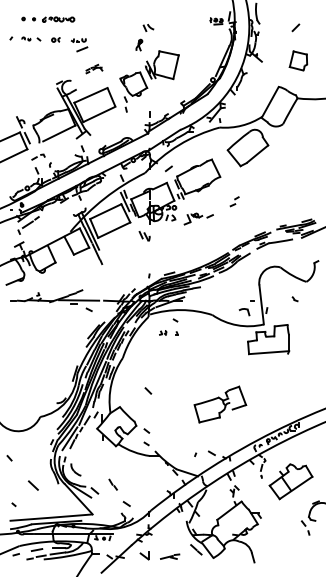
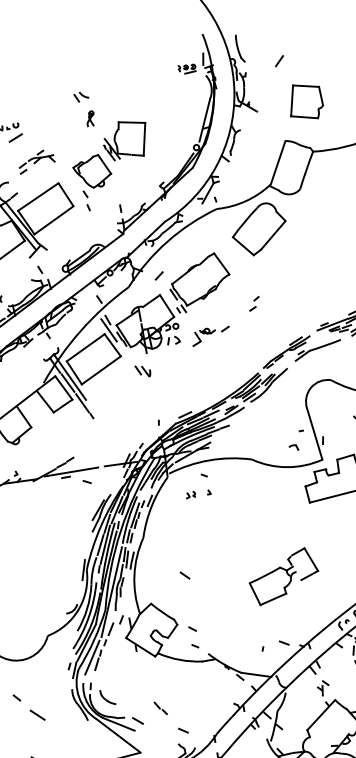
part: (148, 27) -> (81, 96), moved
line: (295, 27) -> (278, 60), moved
part: (298, 60) -> (305, 101), size x1.43
part: (94, 68) -> (36, 160), size x1.67
part: (244, 311) -> (293, 447), size x0.62
line: (32, 485) -> (36, 715), moved

